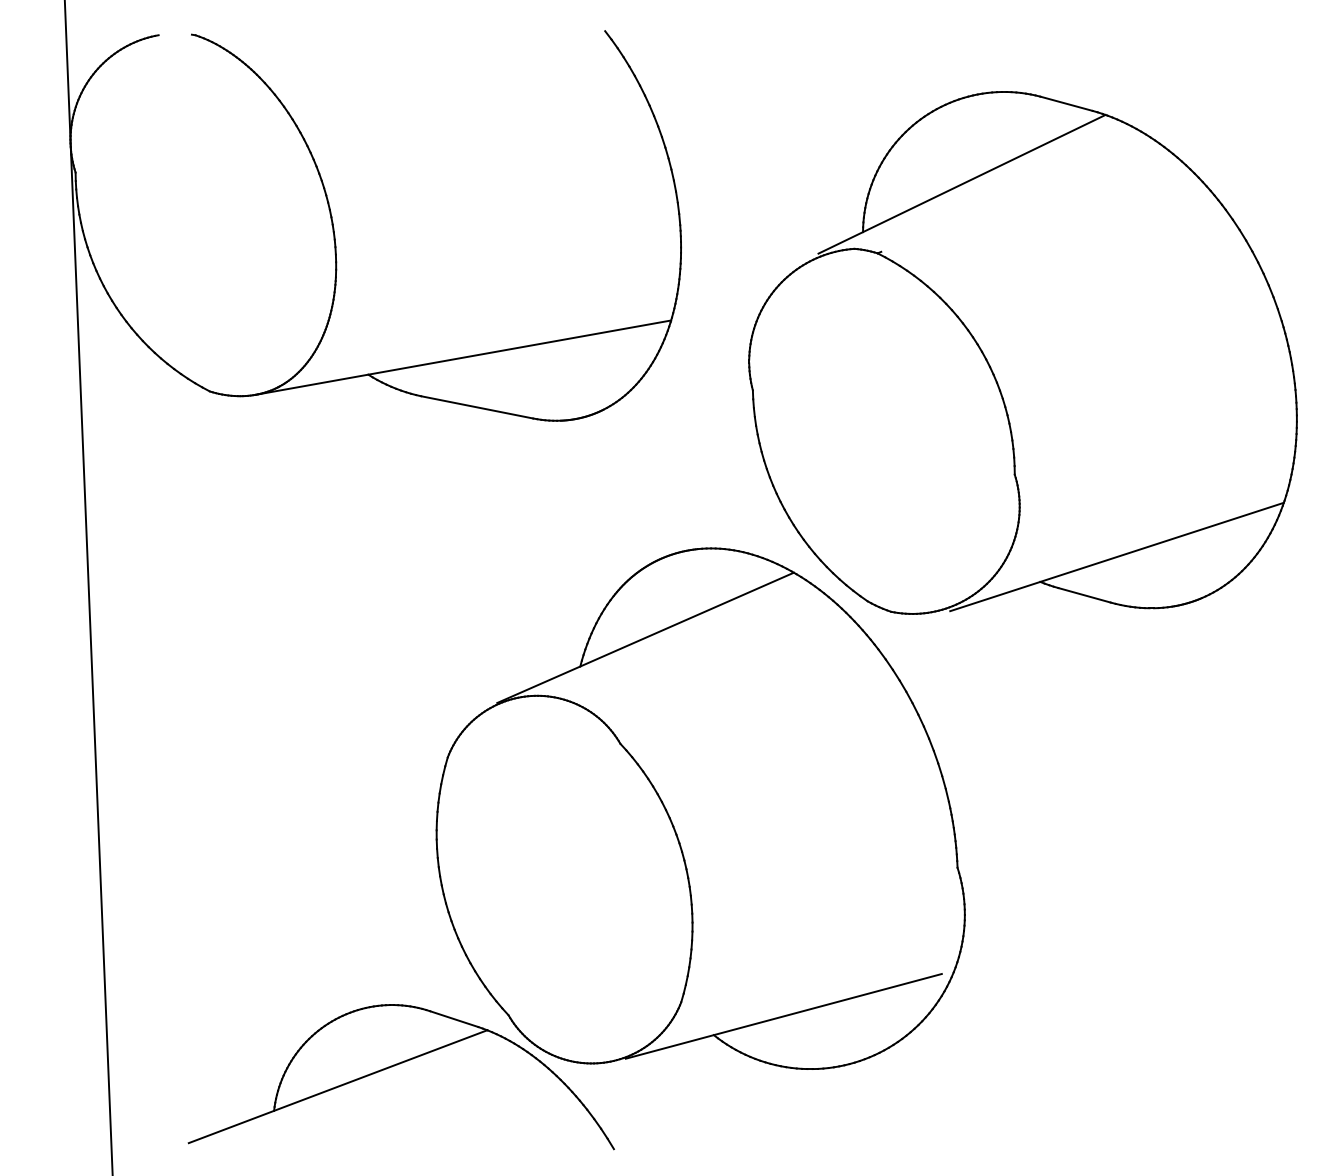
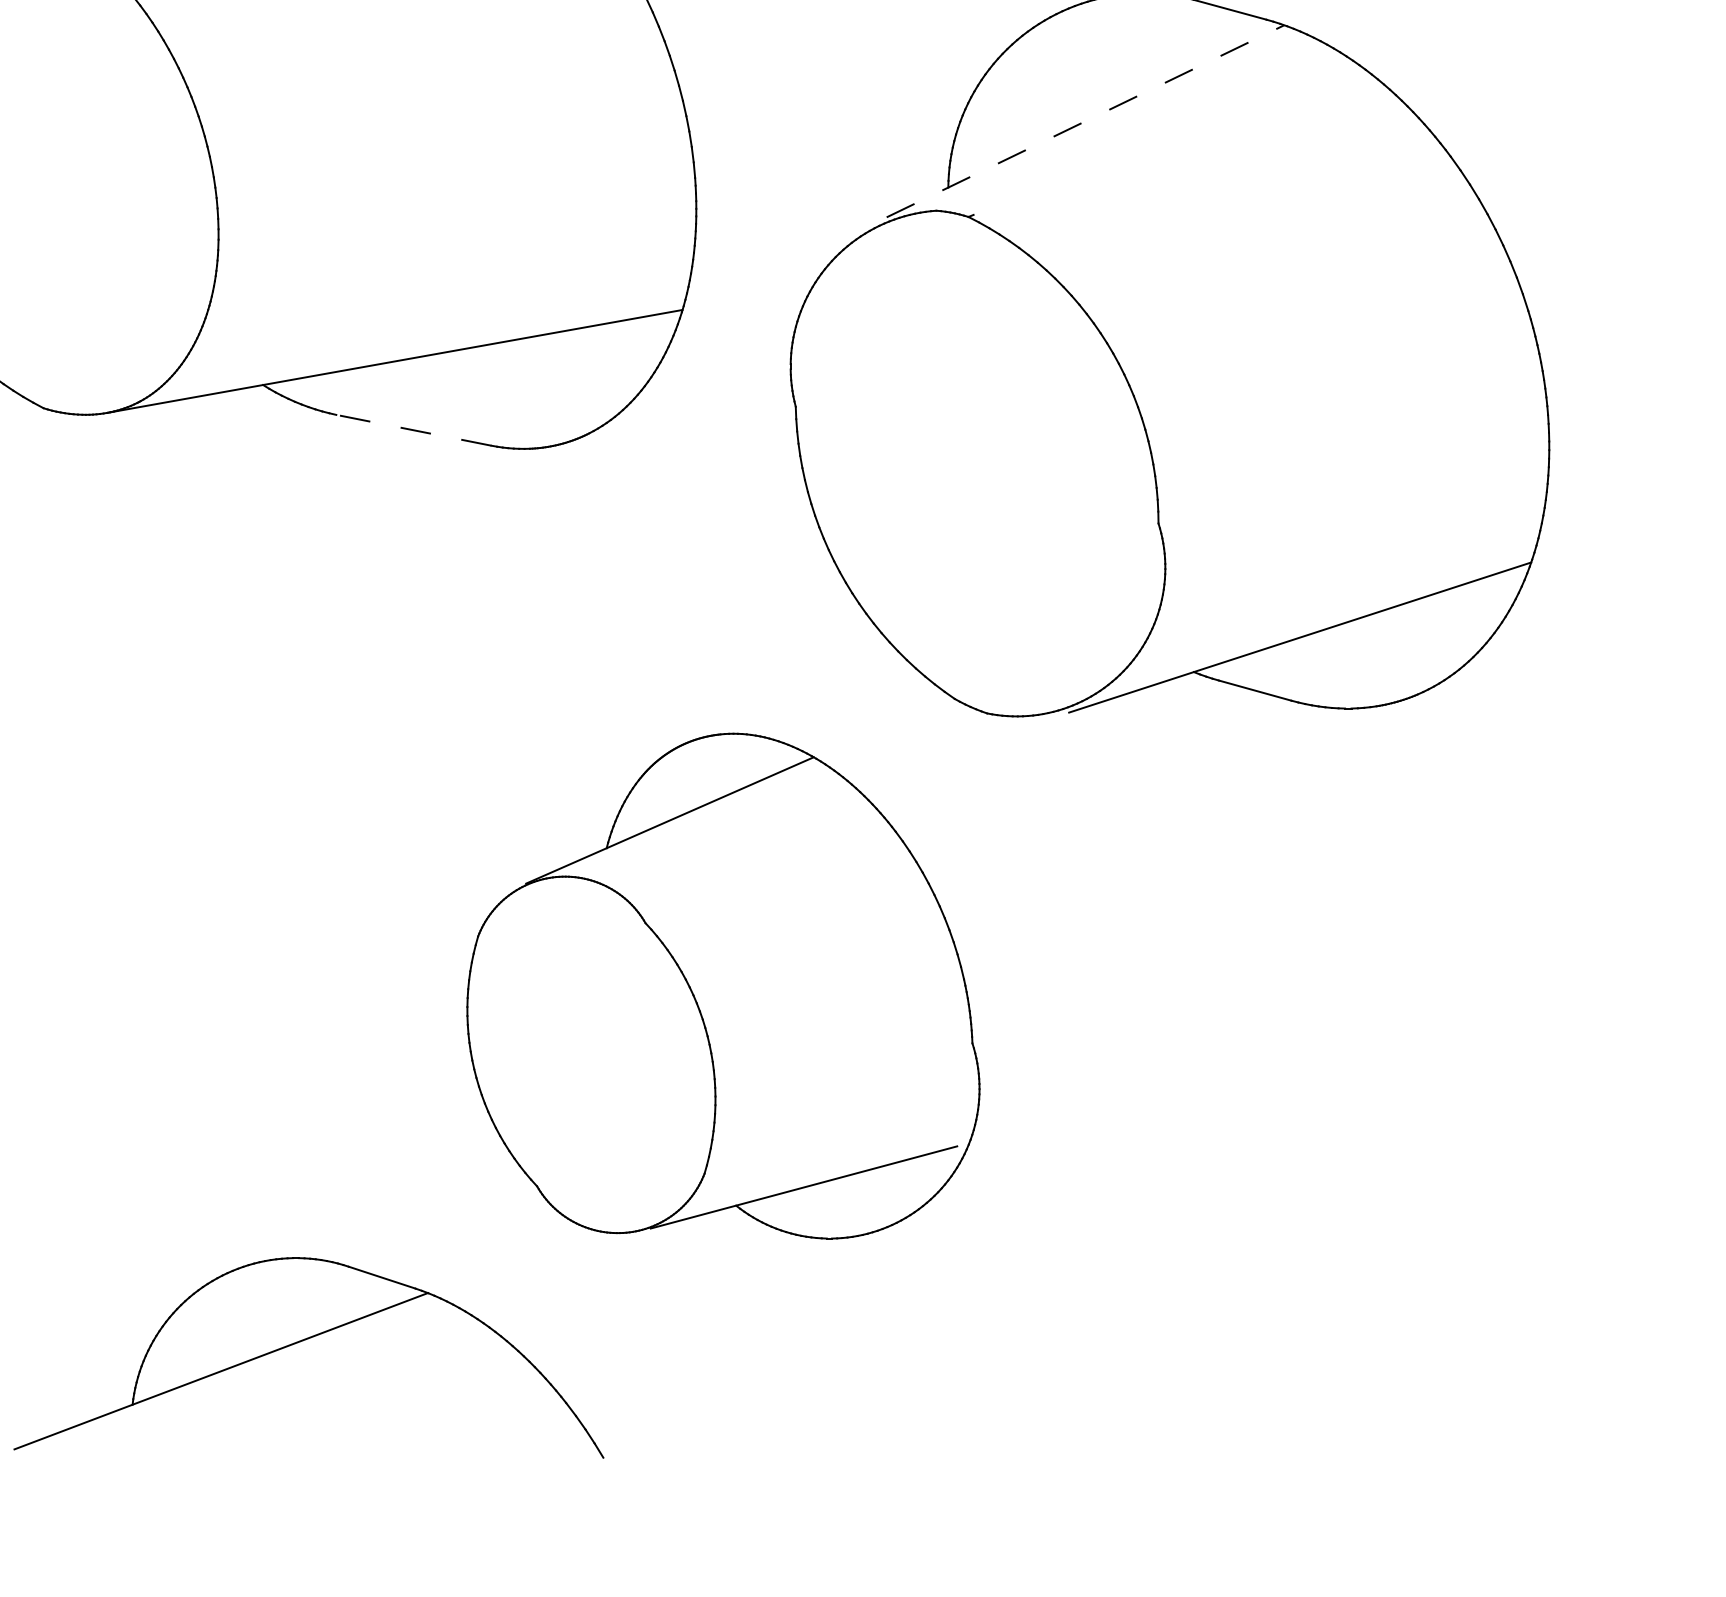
line: (962, 184) -> (1086, 121), solid -> dashed
line: (476, 407) -> (412, 430), solid -> dashed
part: (700, 808) -> (723, 985), size x0.7

